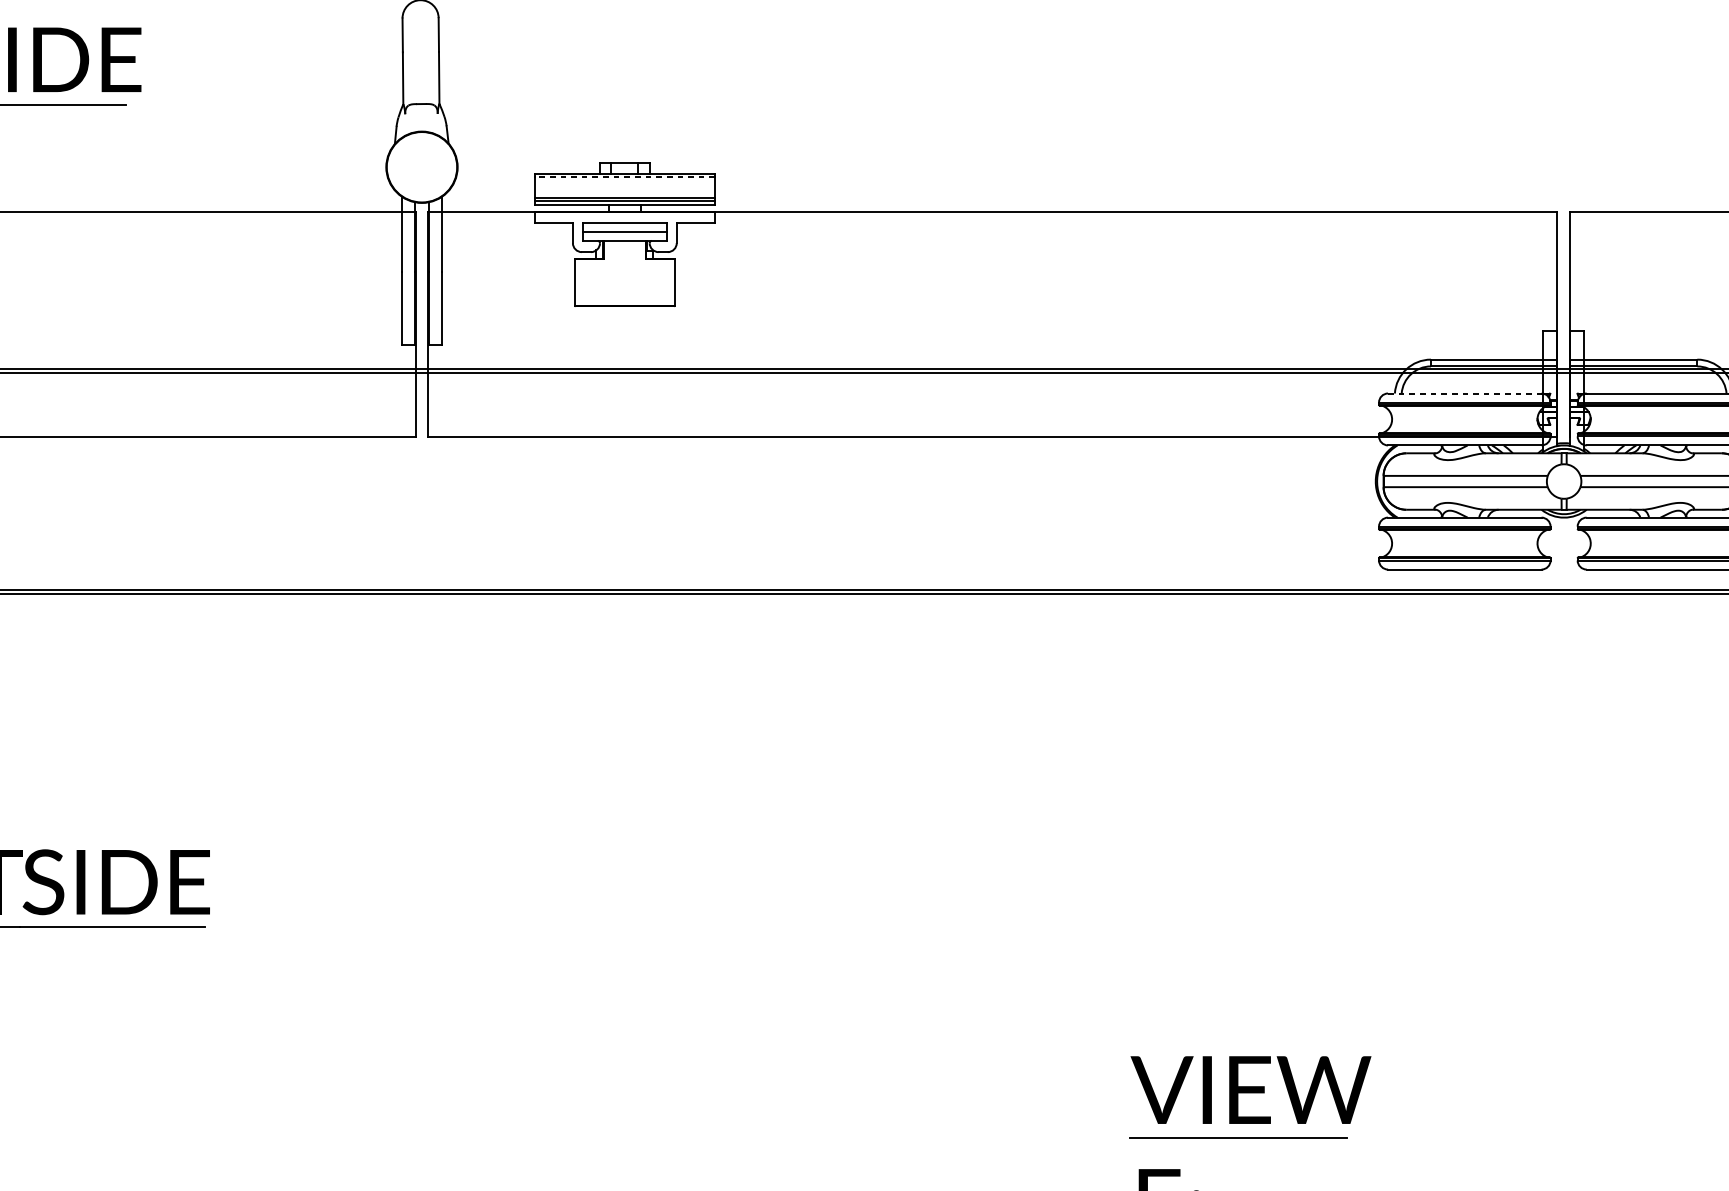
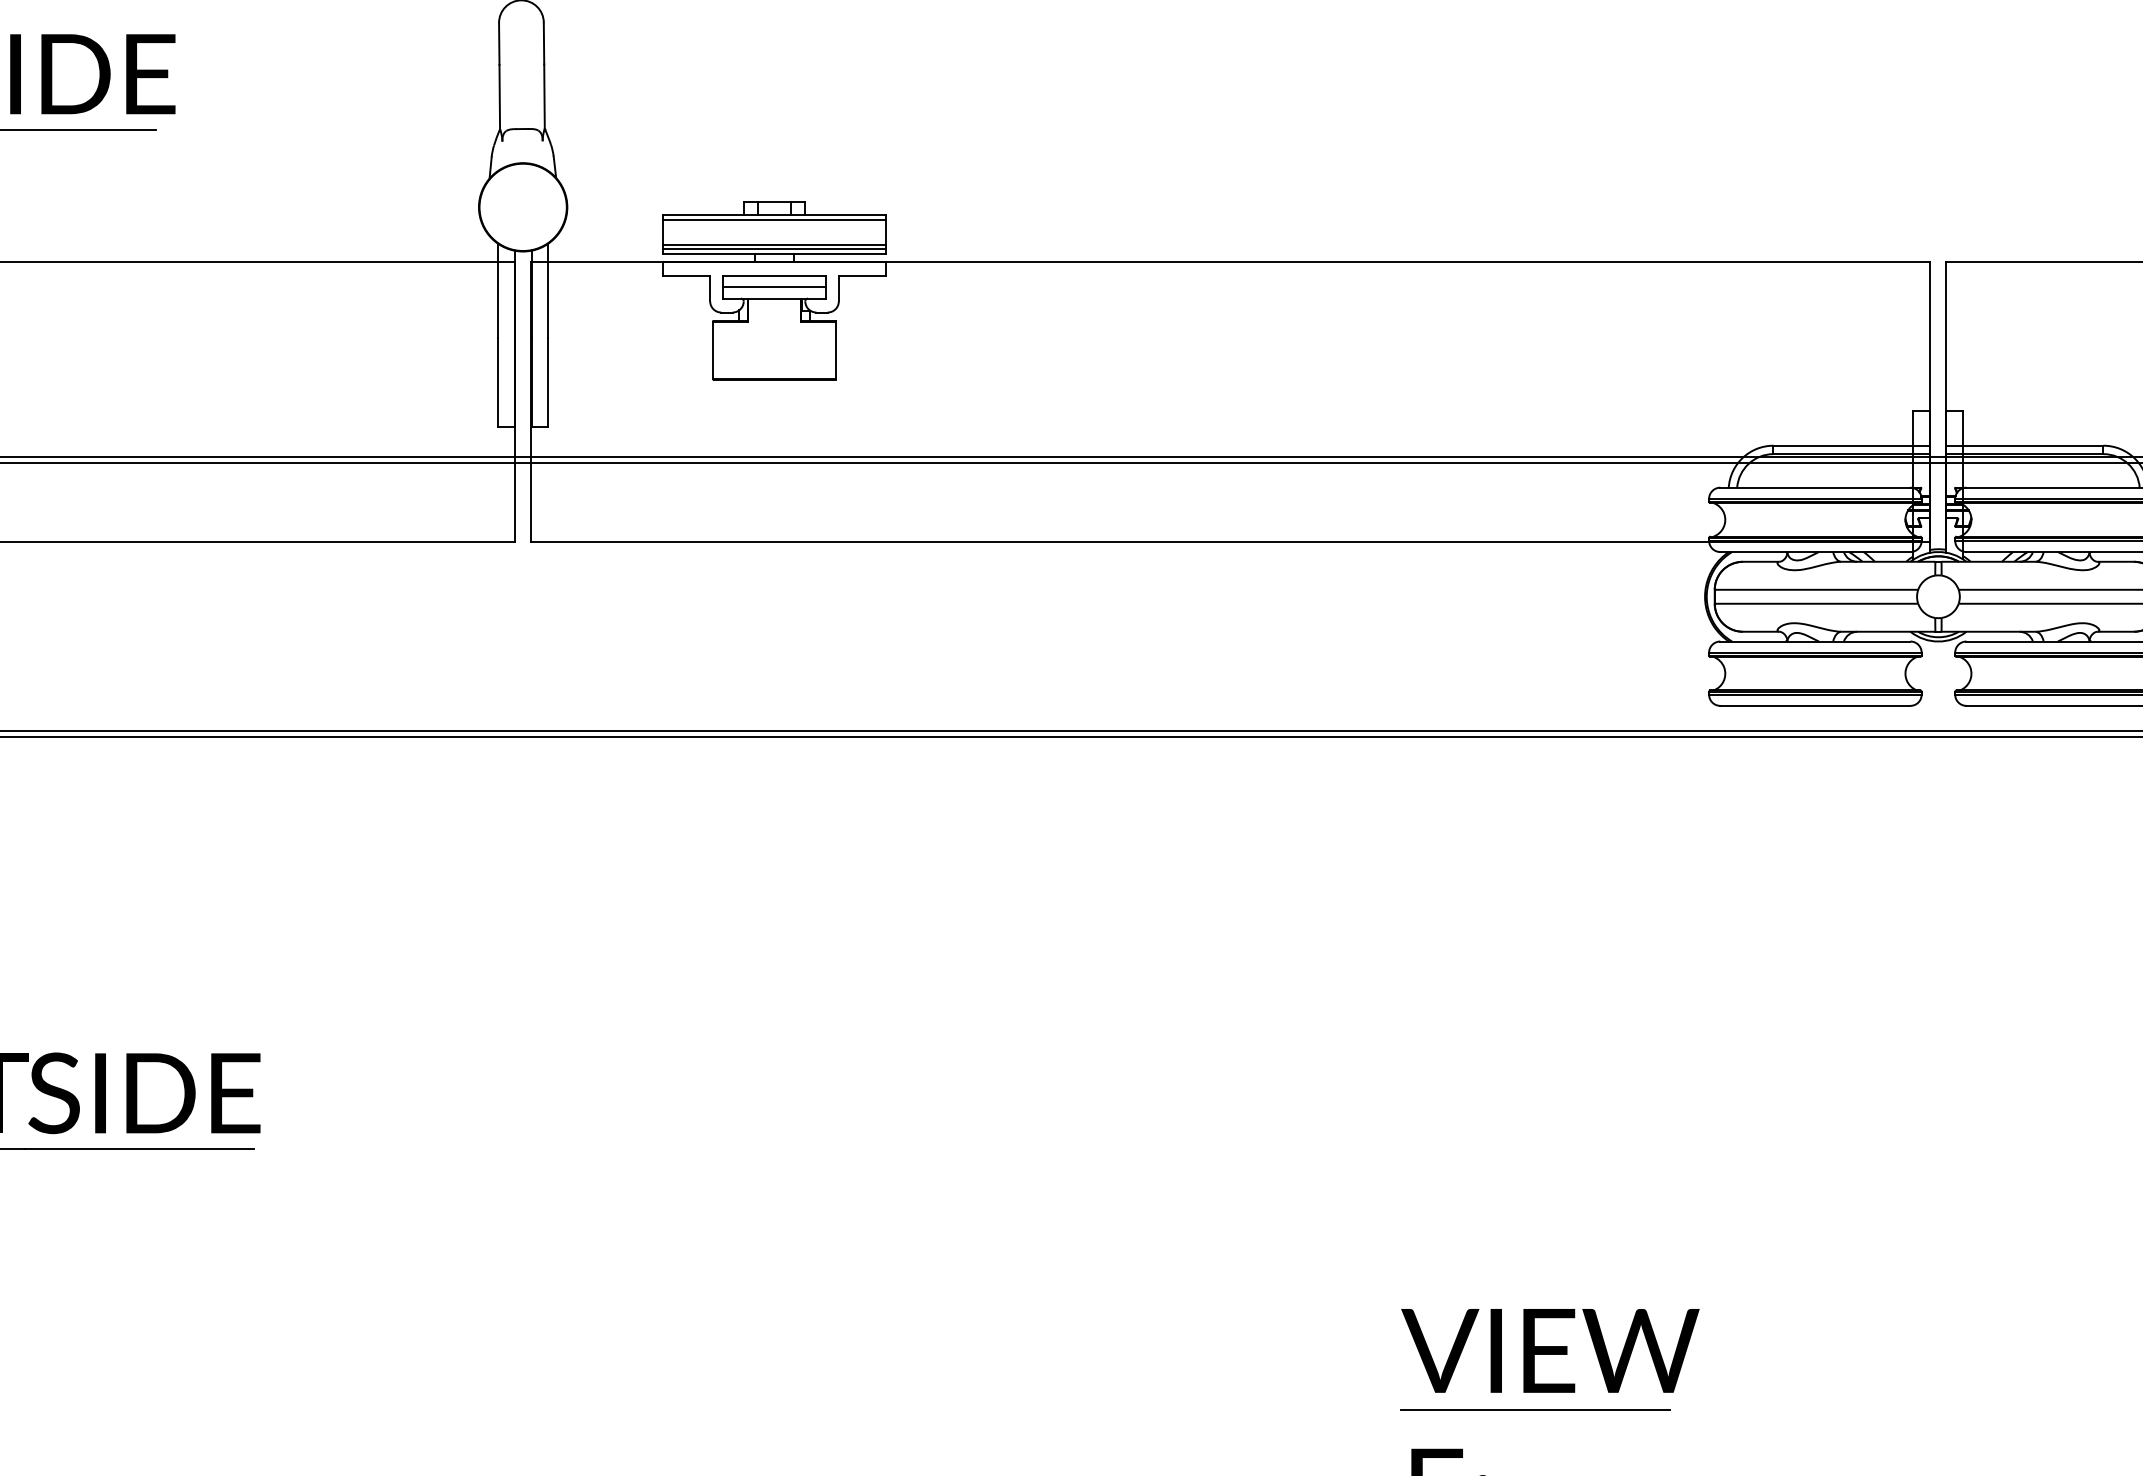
line: (624, 177) -> (774, 219), dashed -> solid
line: (1464, 393) -> (1815, 487), dashed -> solid

